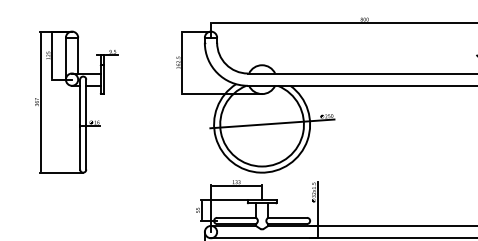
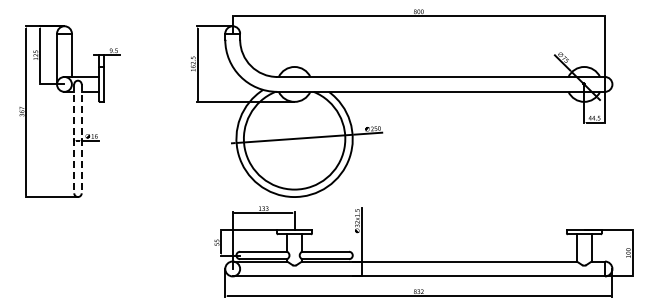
line: (80, 125) -> (74, 139), solid -> dashed
line: (86, 125) -> (81, 139), solid -> dashed

